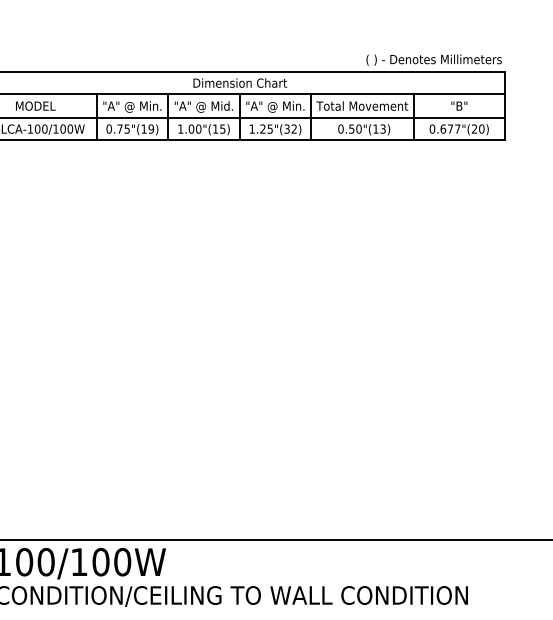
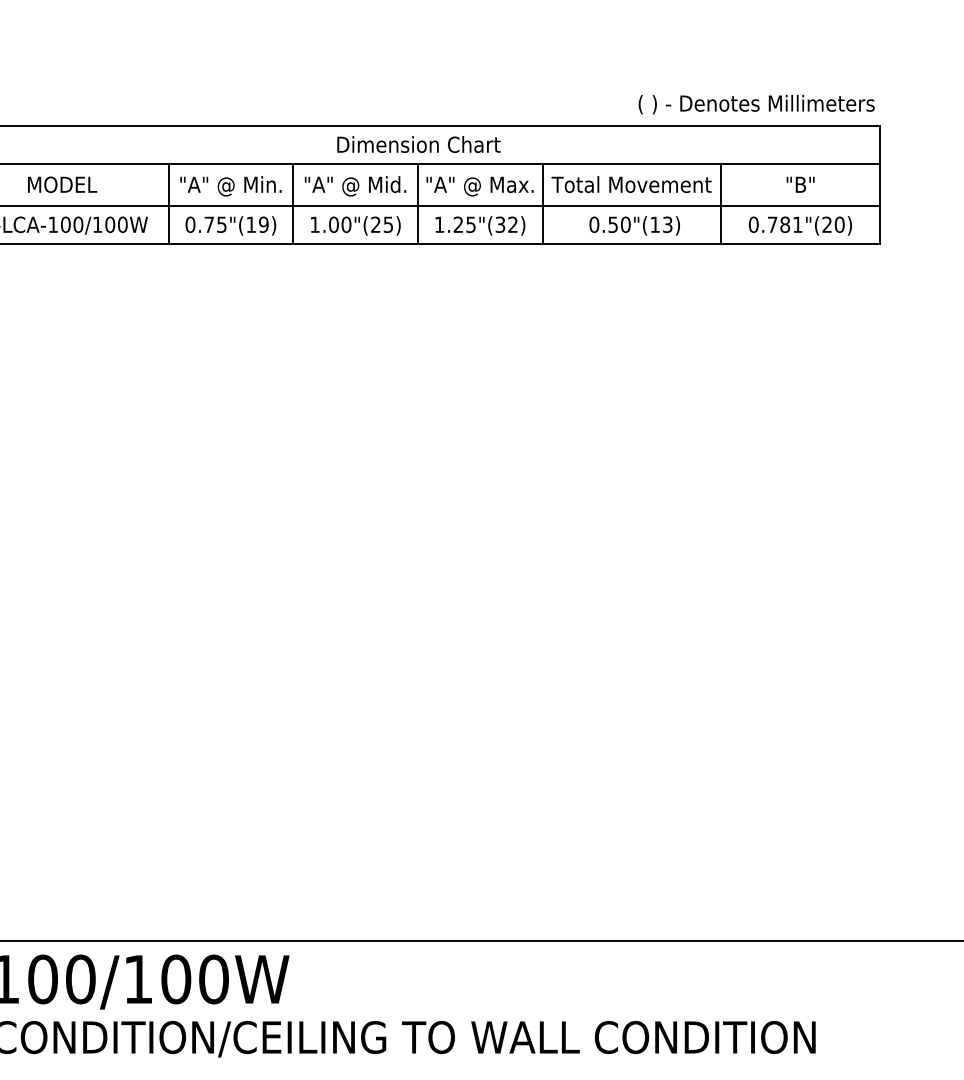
text: (275, 106) -> (480, 185), "A" @ Min. -> "A" @ Max.
text: (214, 128) -> (373, 223), 1.00"(15) -> 1.00"(25)
text: (450, 128) -> (785, 223), 0.677"(20) -> 0.781"(20)

